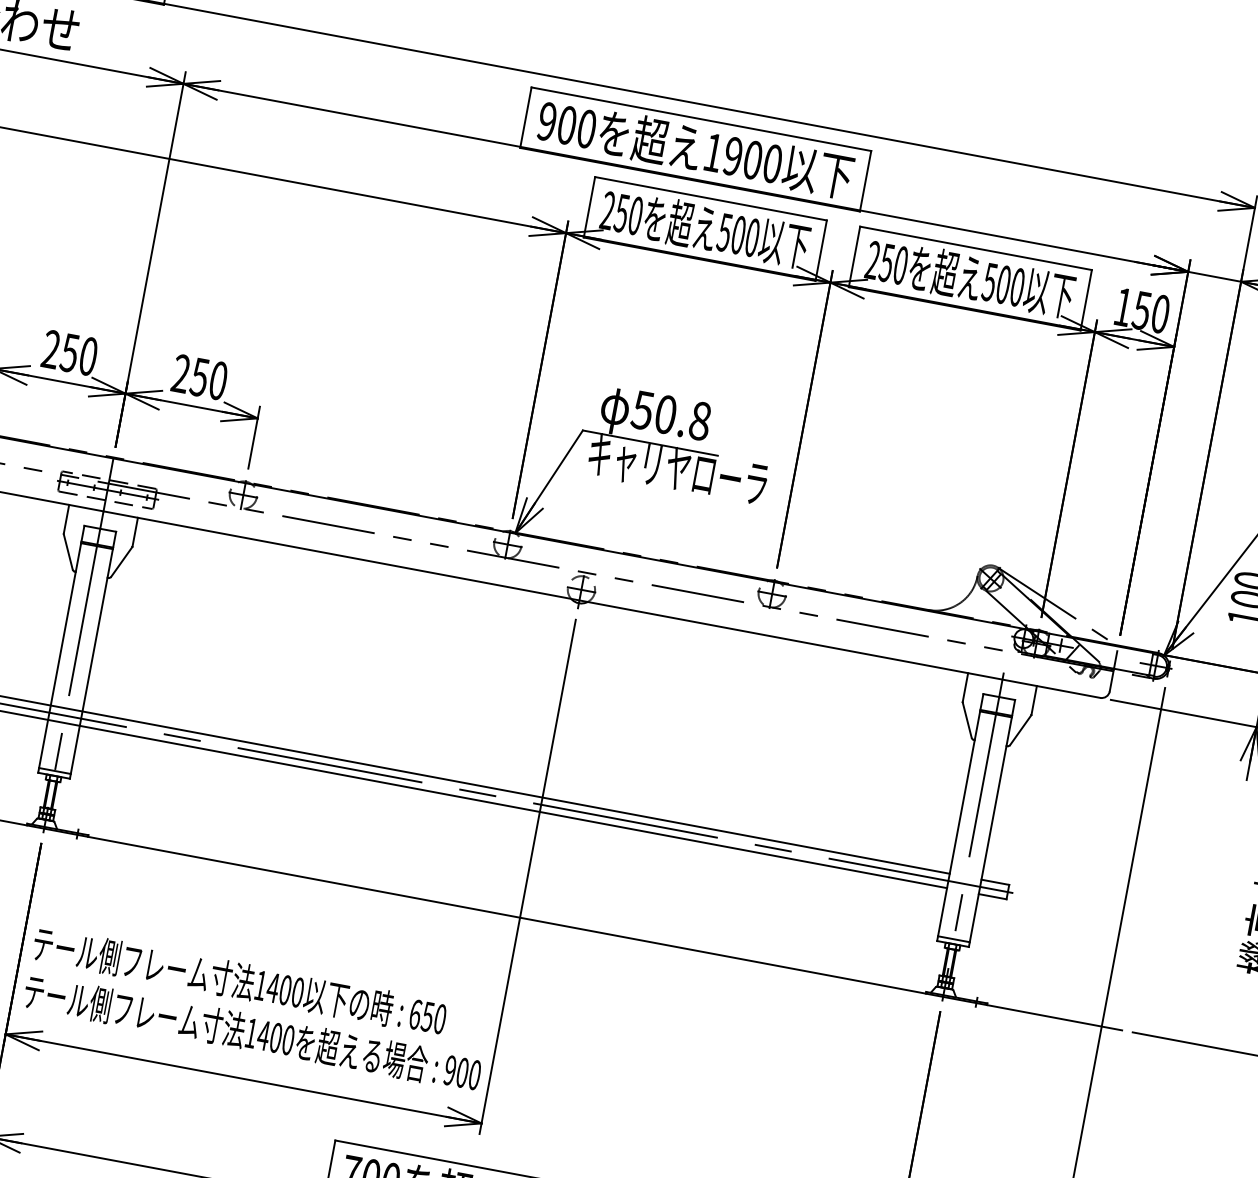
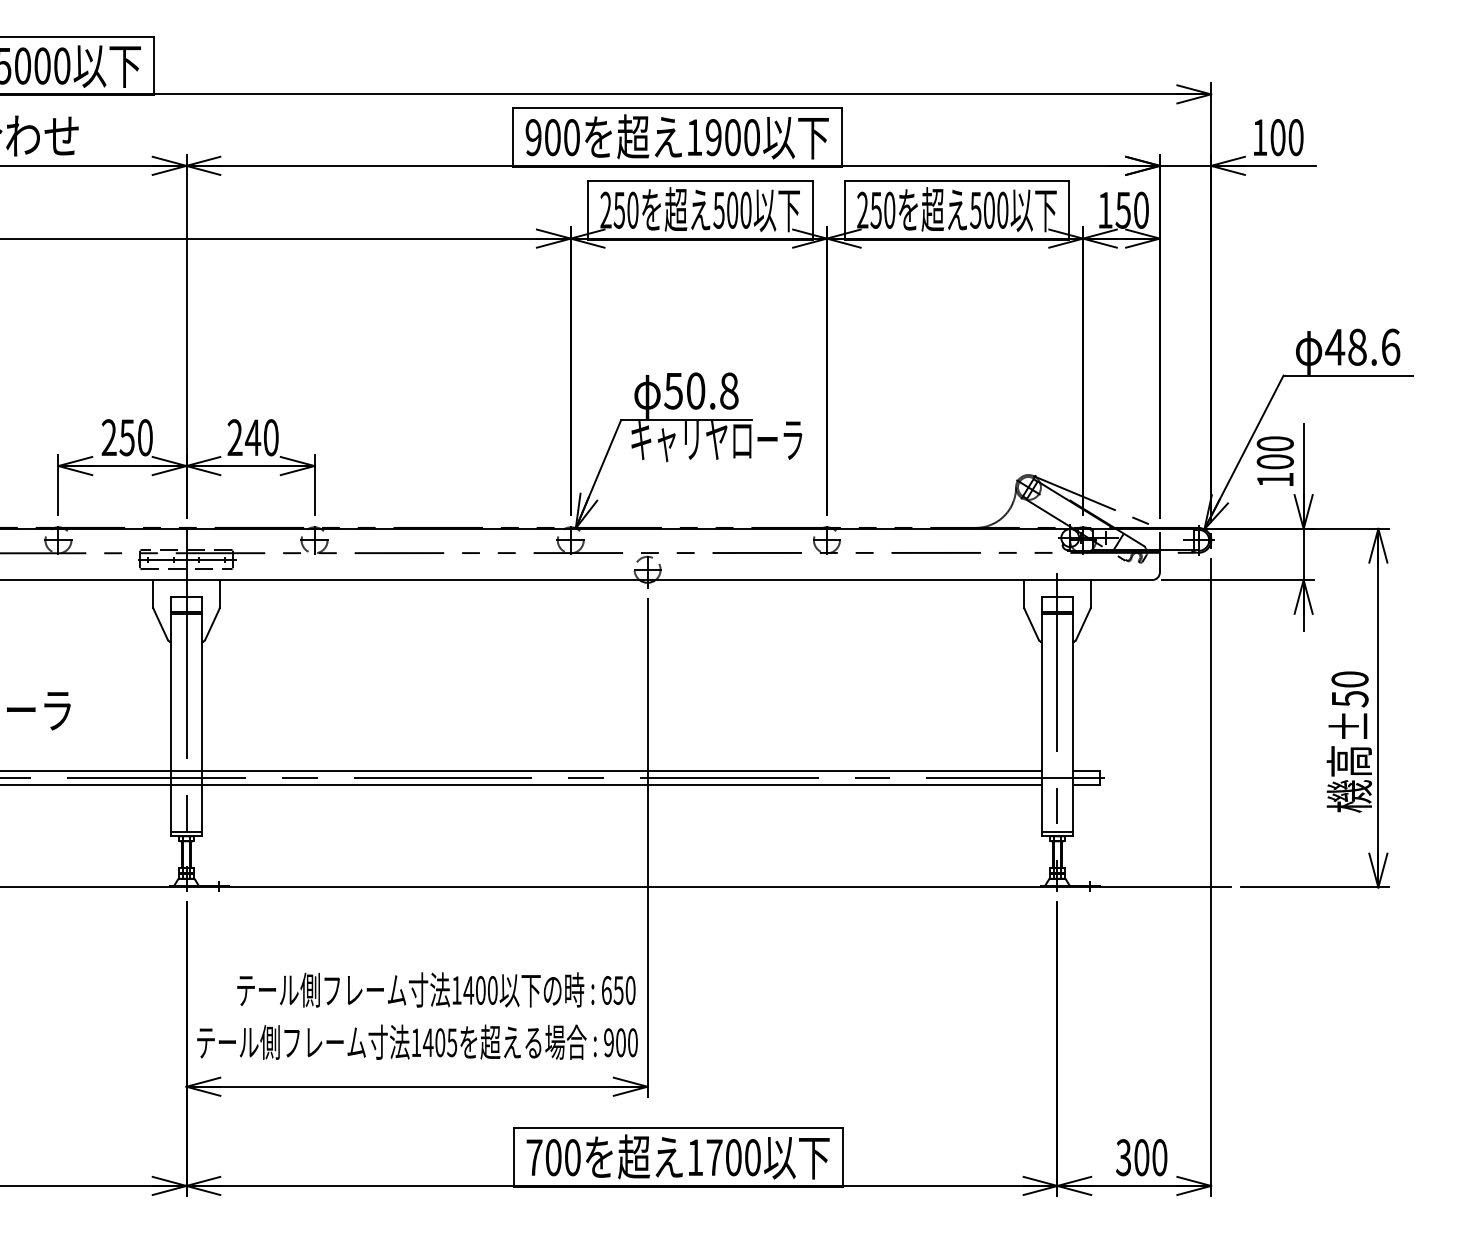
text: (200, 377) -> (253, 437), 250 -> 240
text: (240, 980) -> (436, 989), moved
text: (288, 1040) -> (452, 1042), 1400 -> 1405

